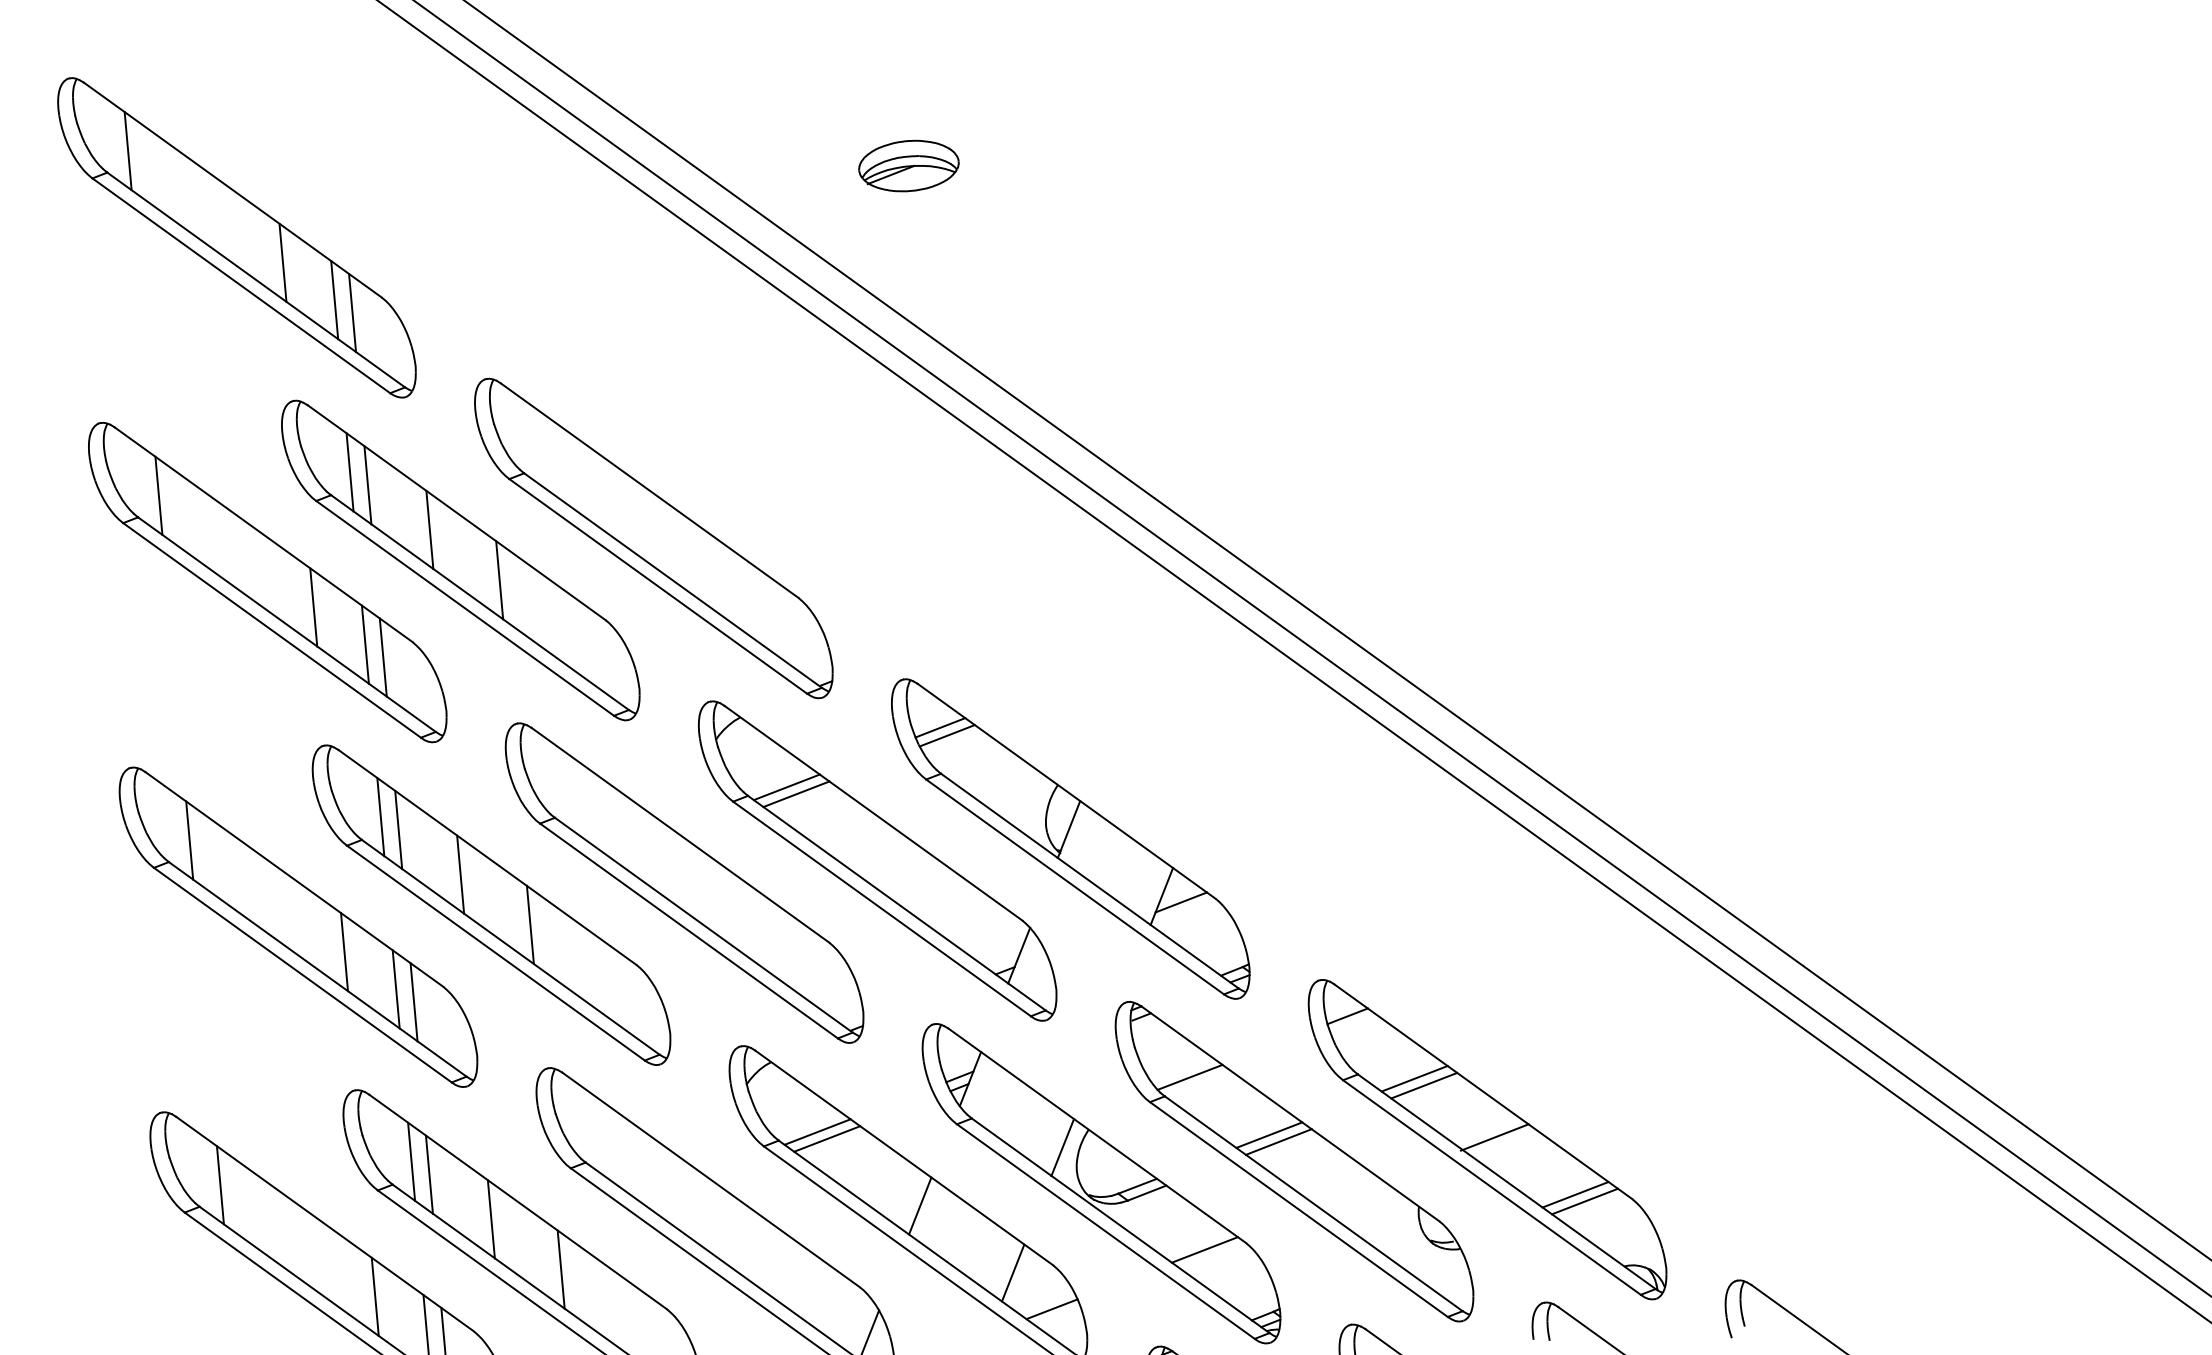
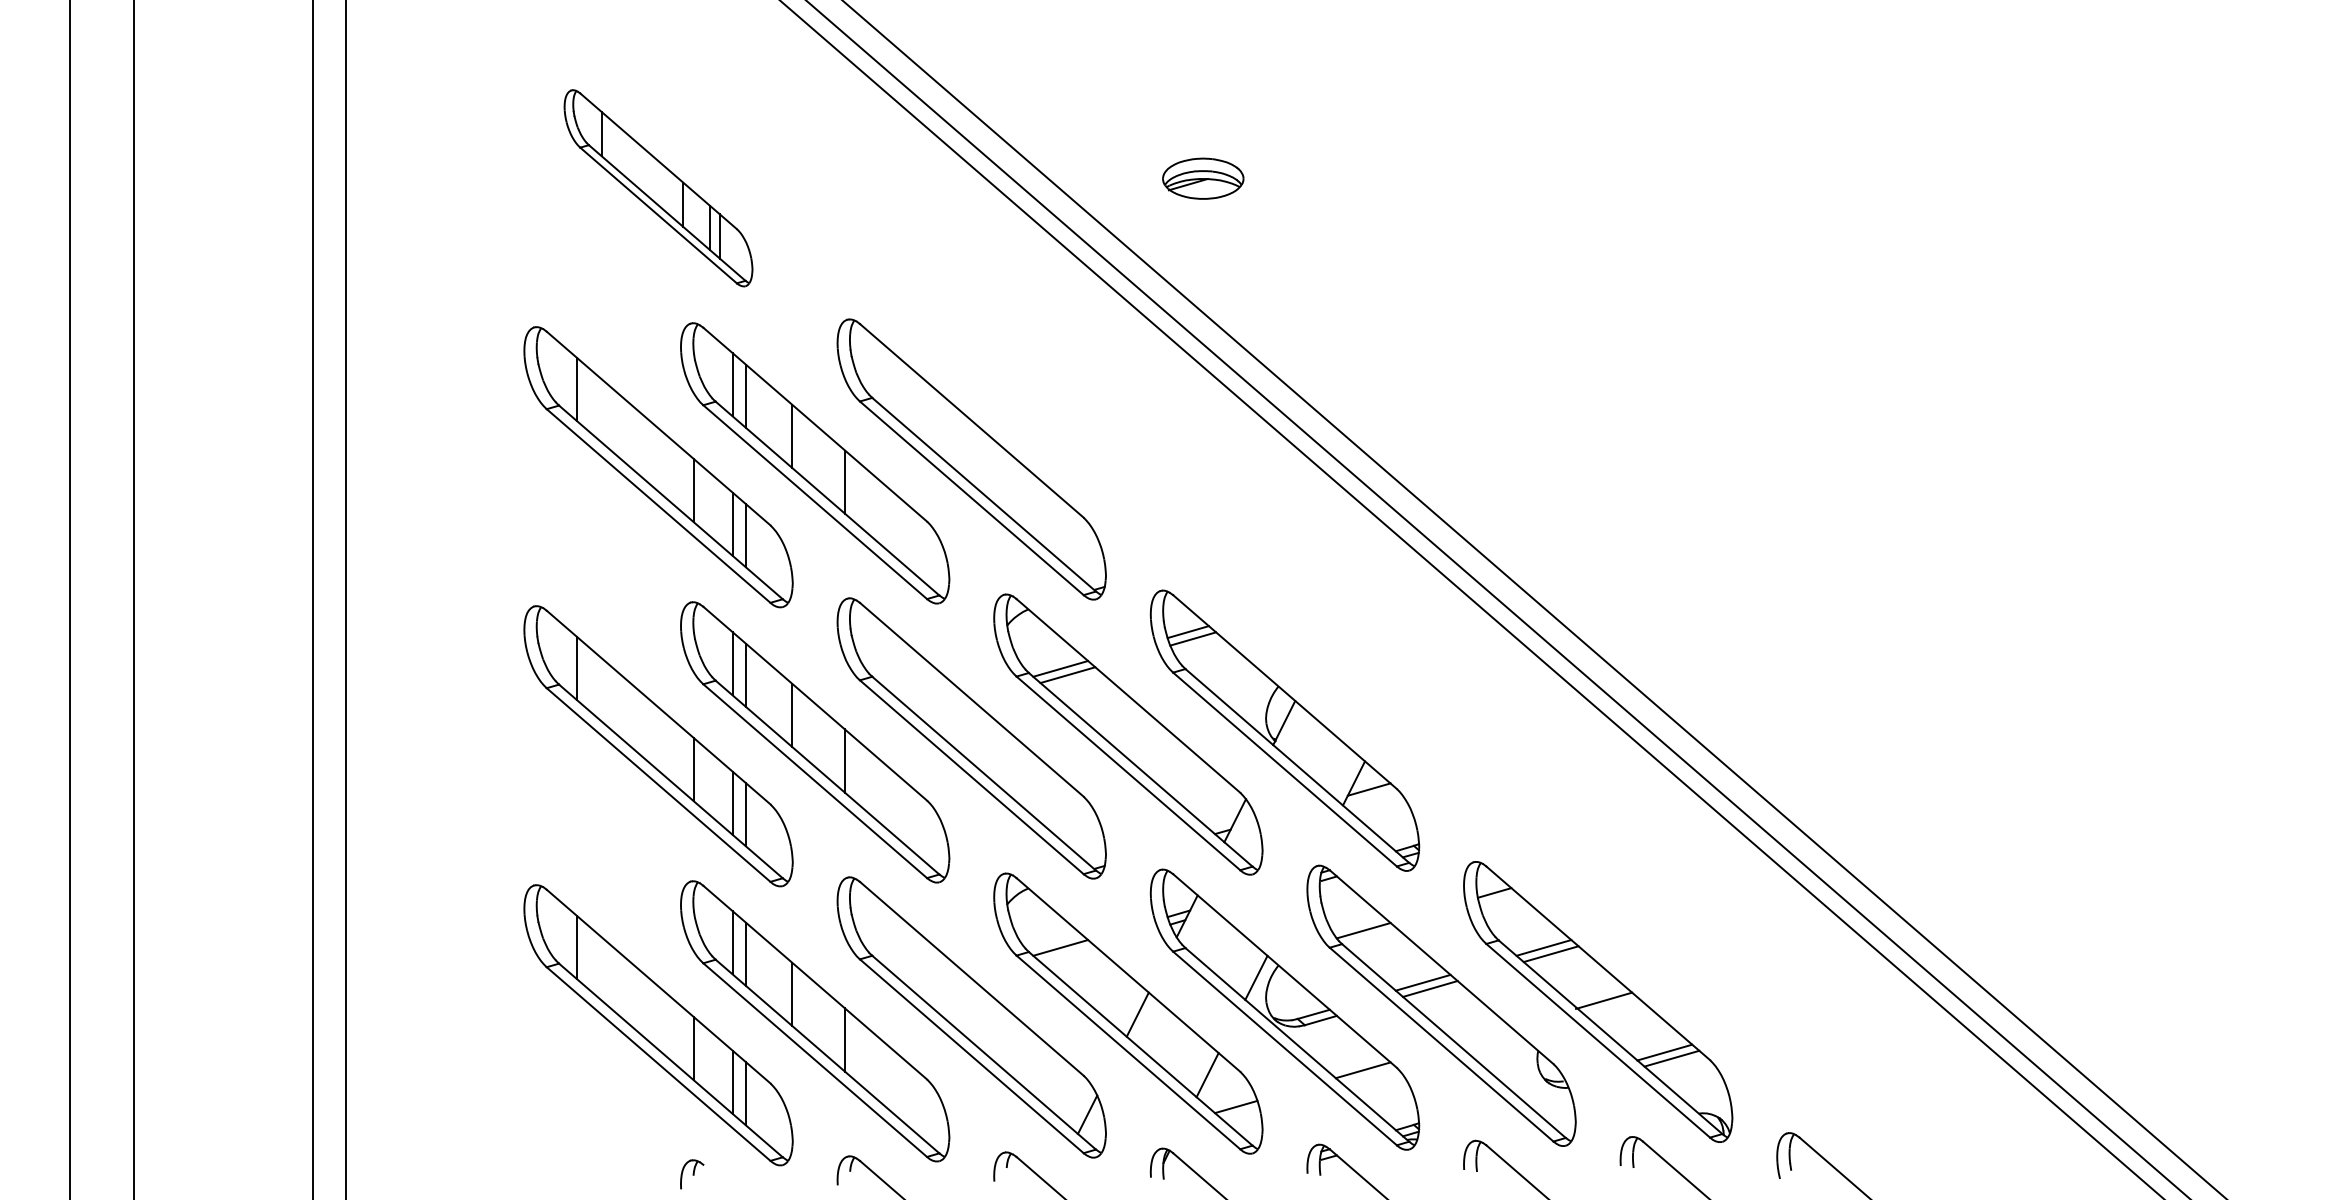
part: (236, 238) -> (658, 188), size x0.7
line: (826, 1139) -> (1067, 954), removed

